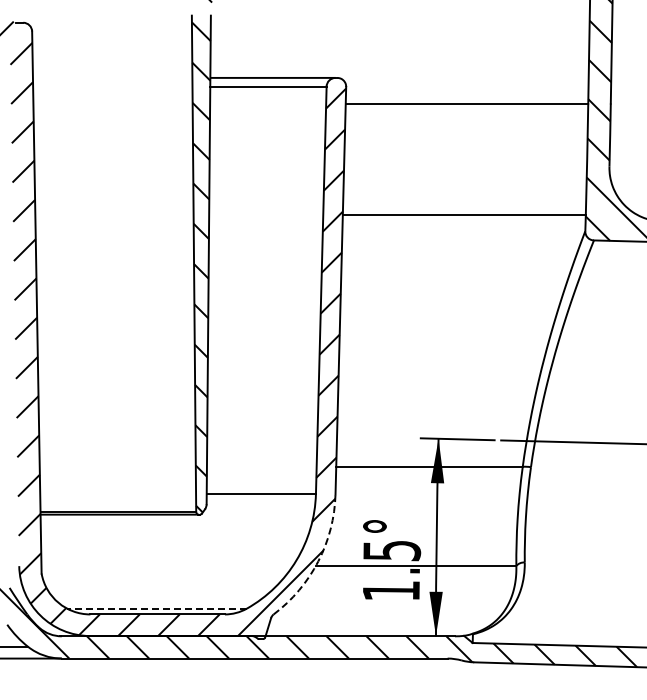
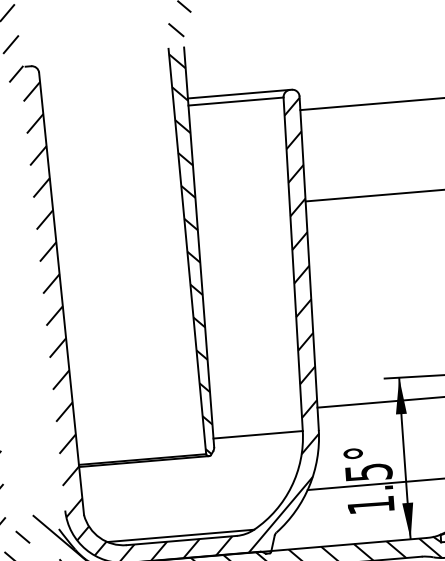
arc: (318, 561) -> (309, 486), dashed -> solid
line: (157, 608) -> (181, 535), dashed -> solid

